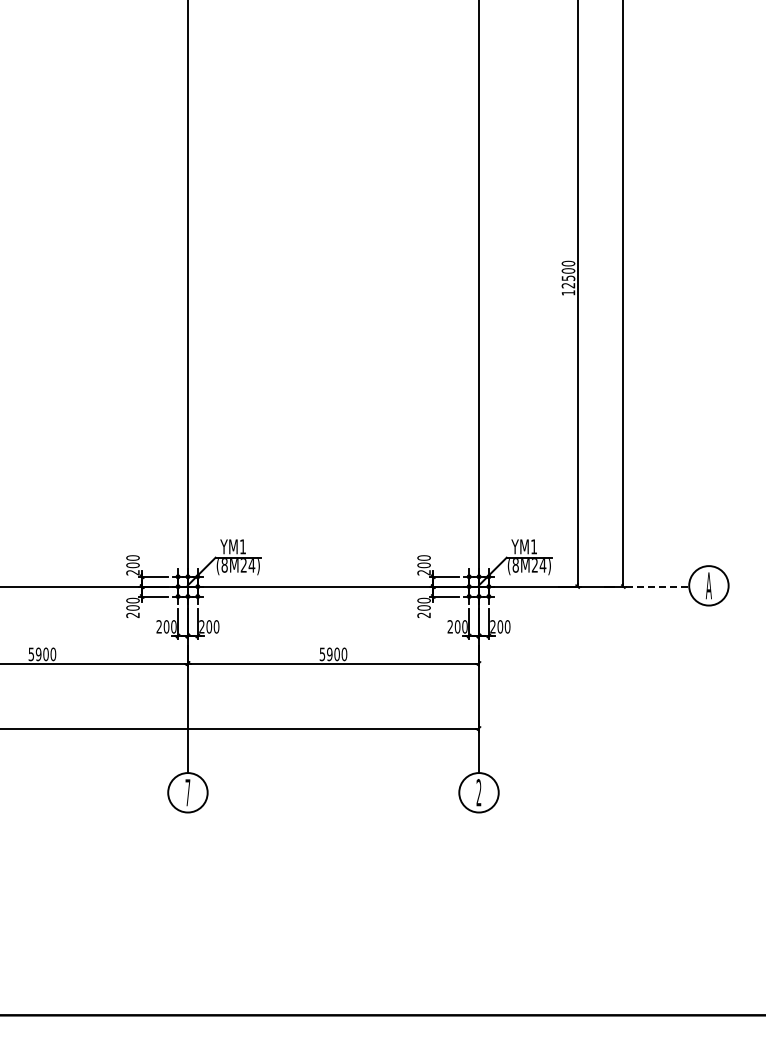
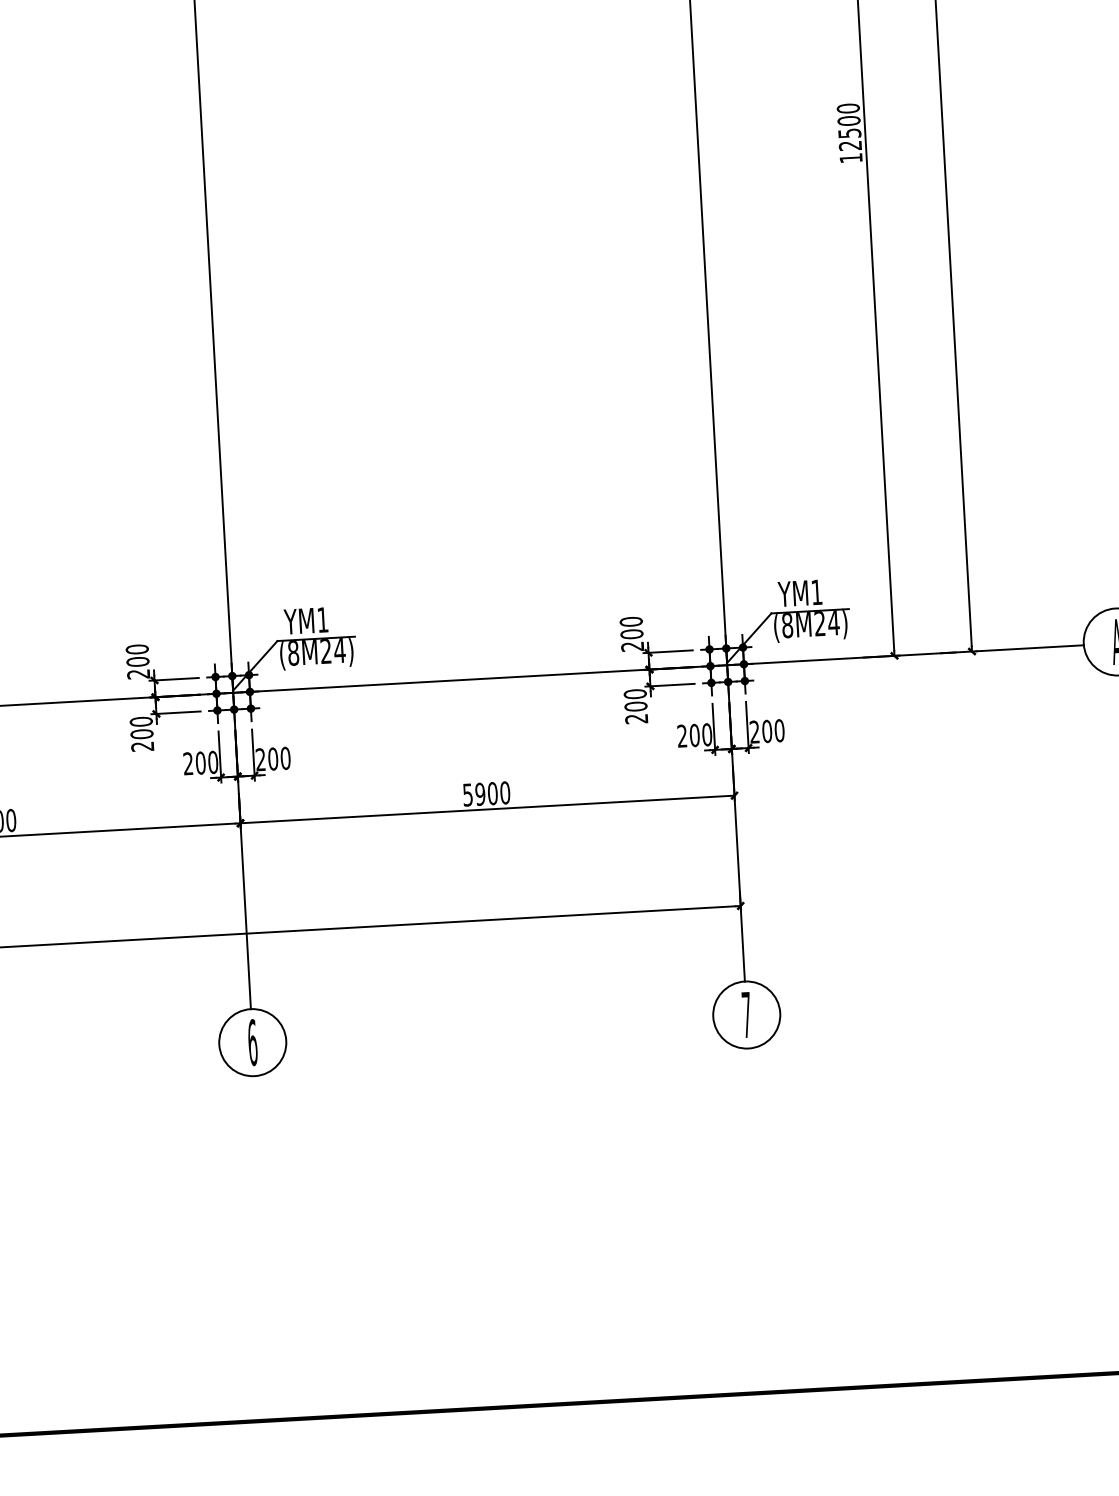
line: (657, 586) -> (1030, 648), dashed -> solid
text: (187, 792) -> (252, 1042), 7 -> 6
text: (478, 792) -> (745, 1014), 2 -> 7

